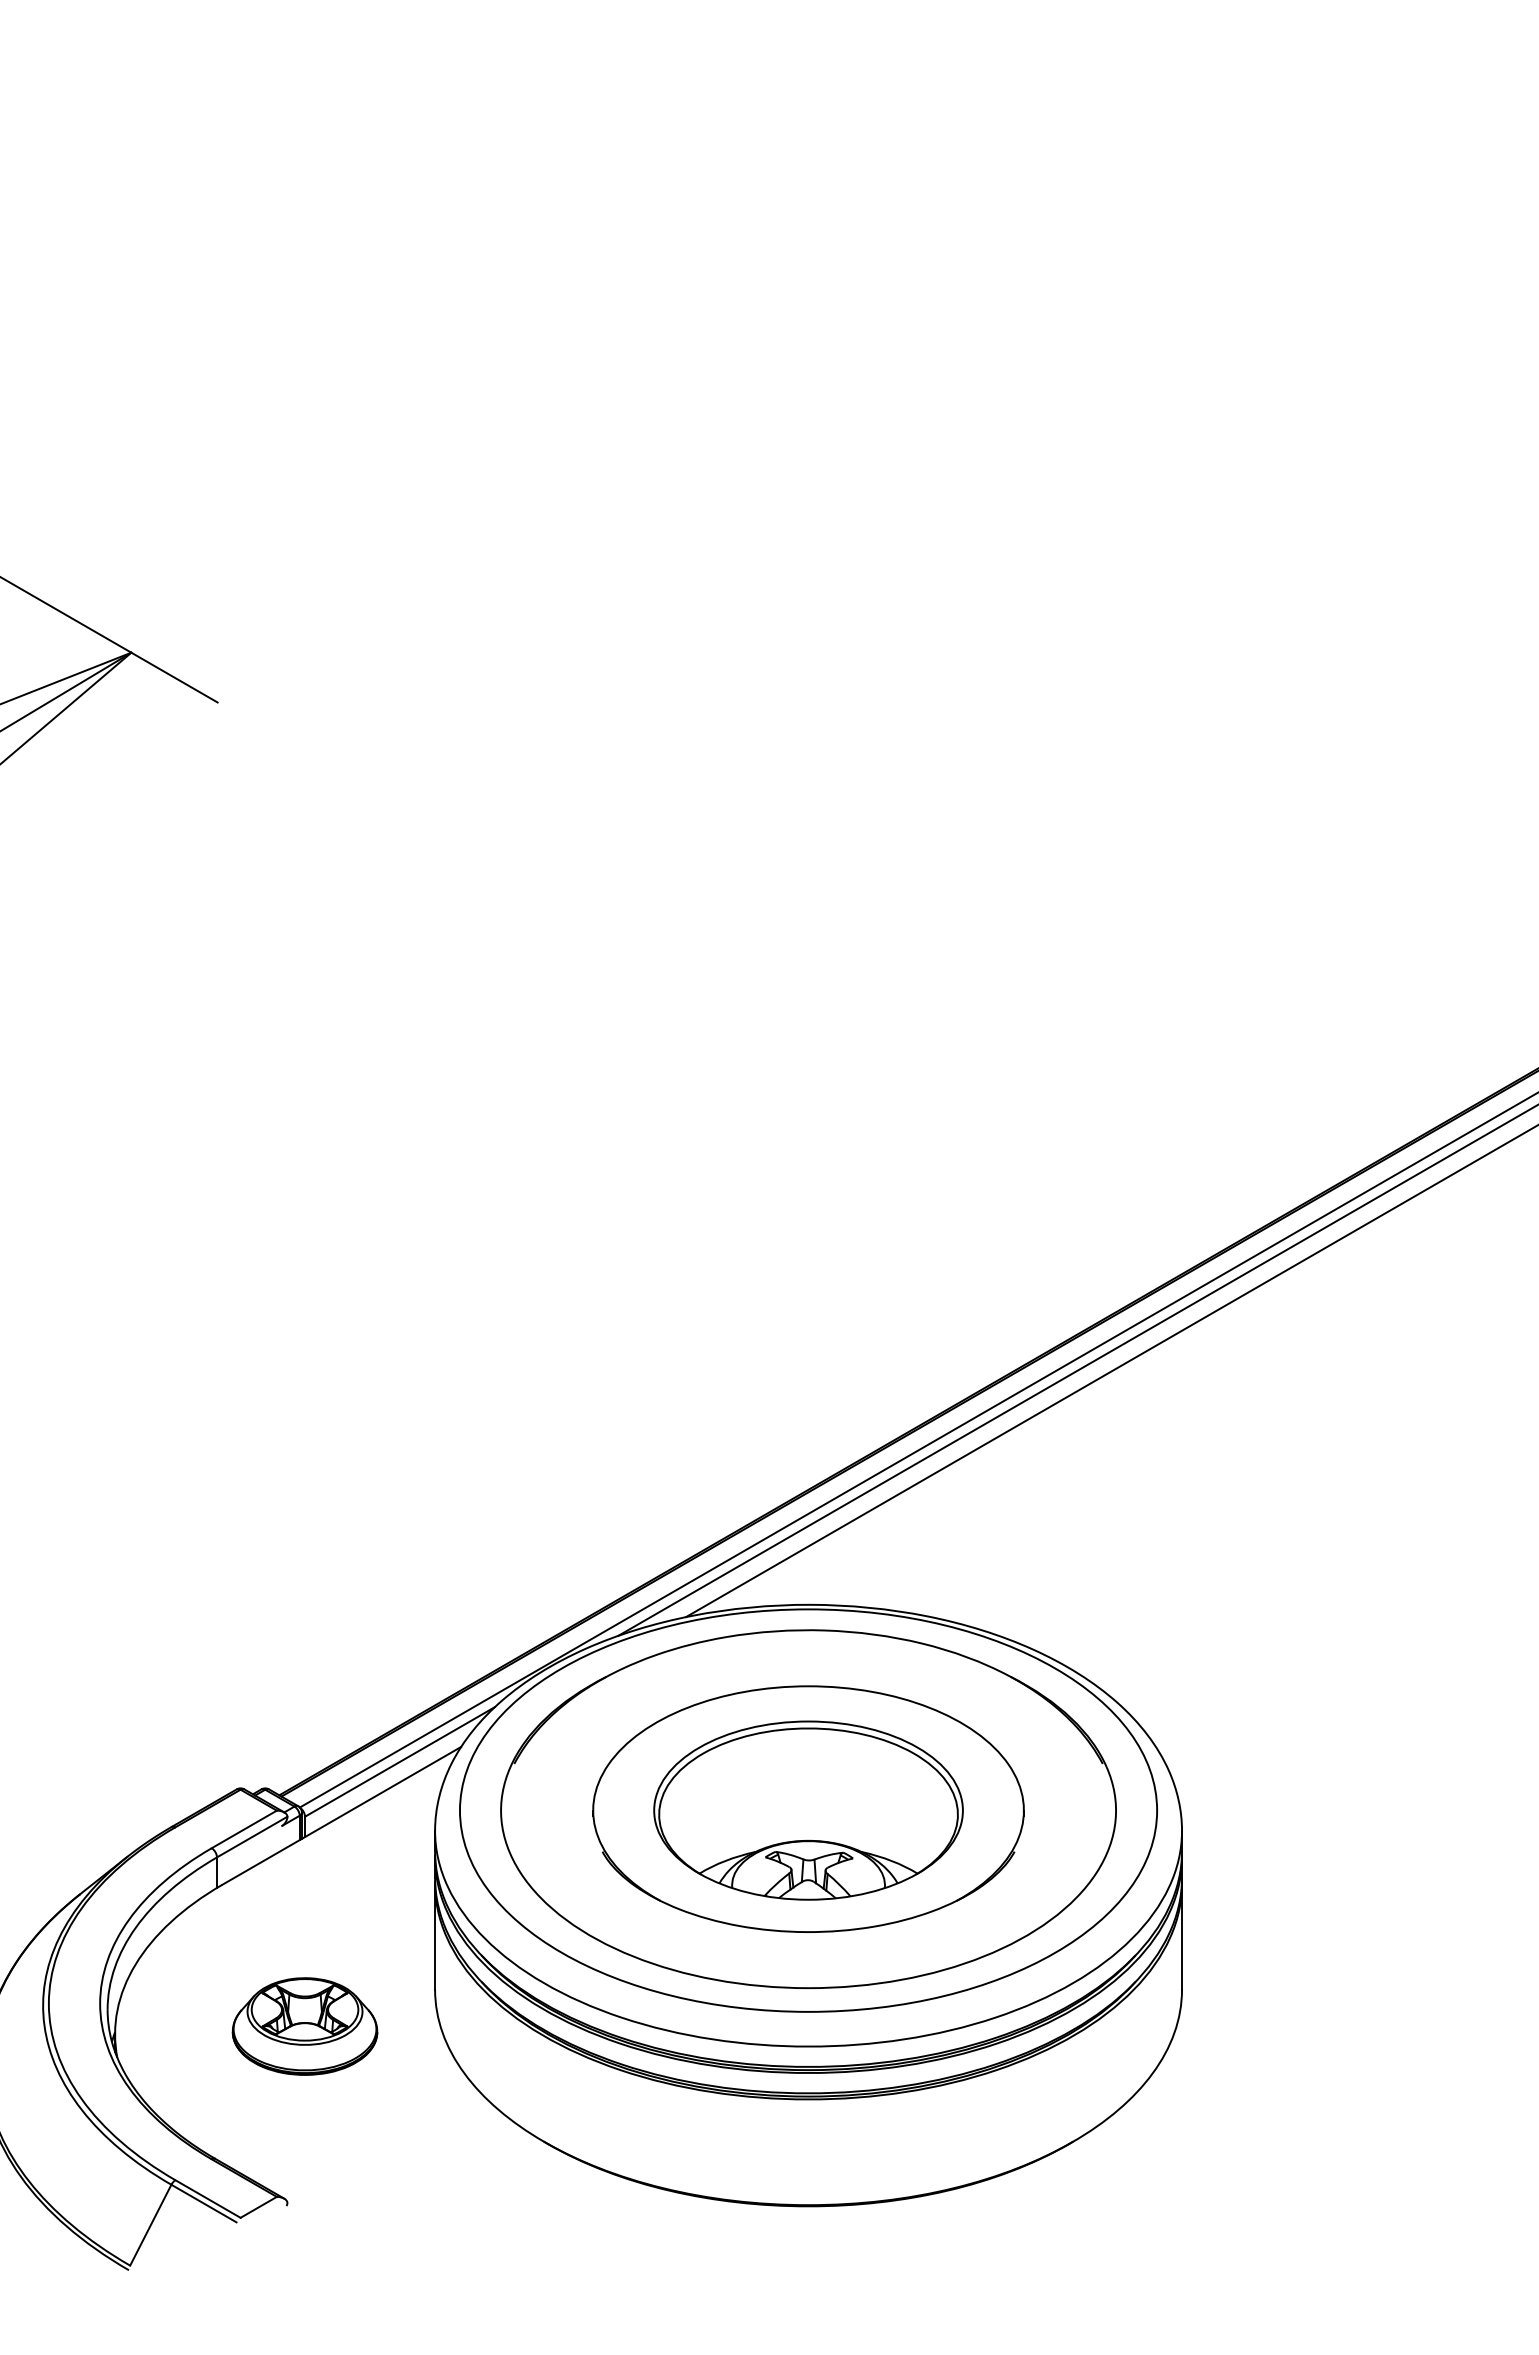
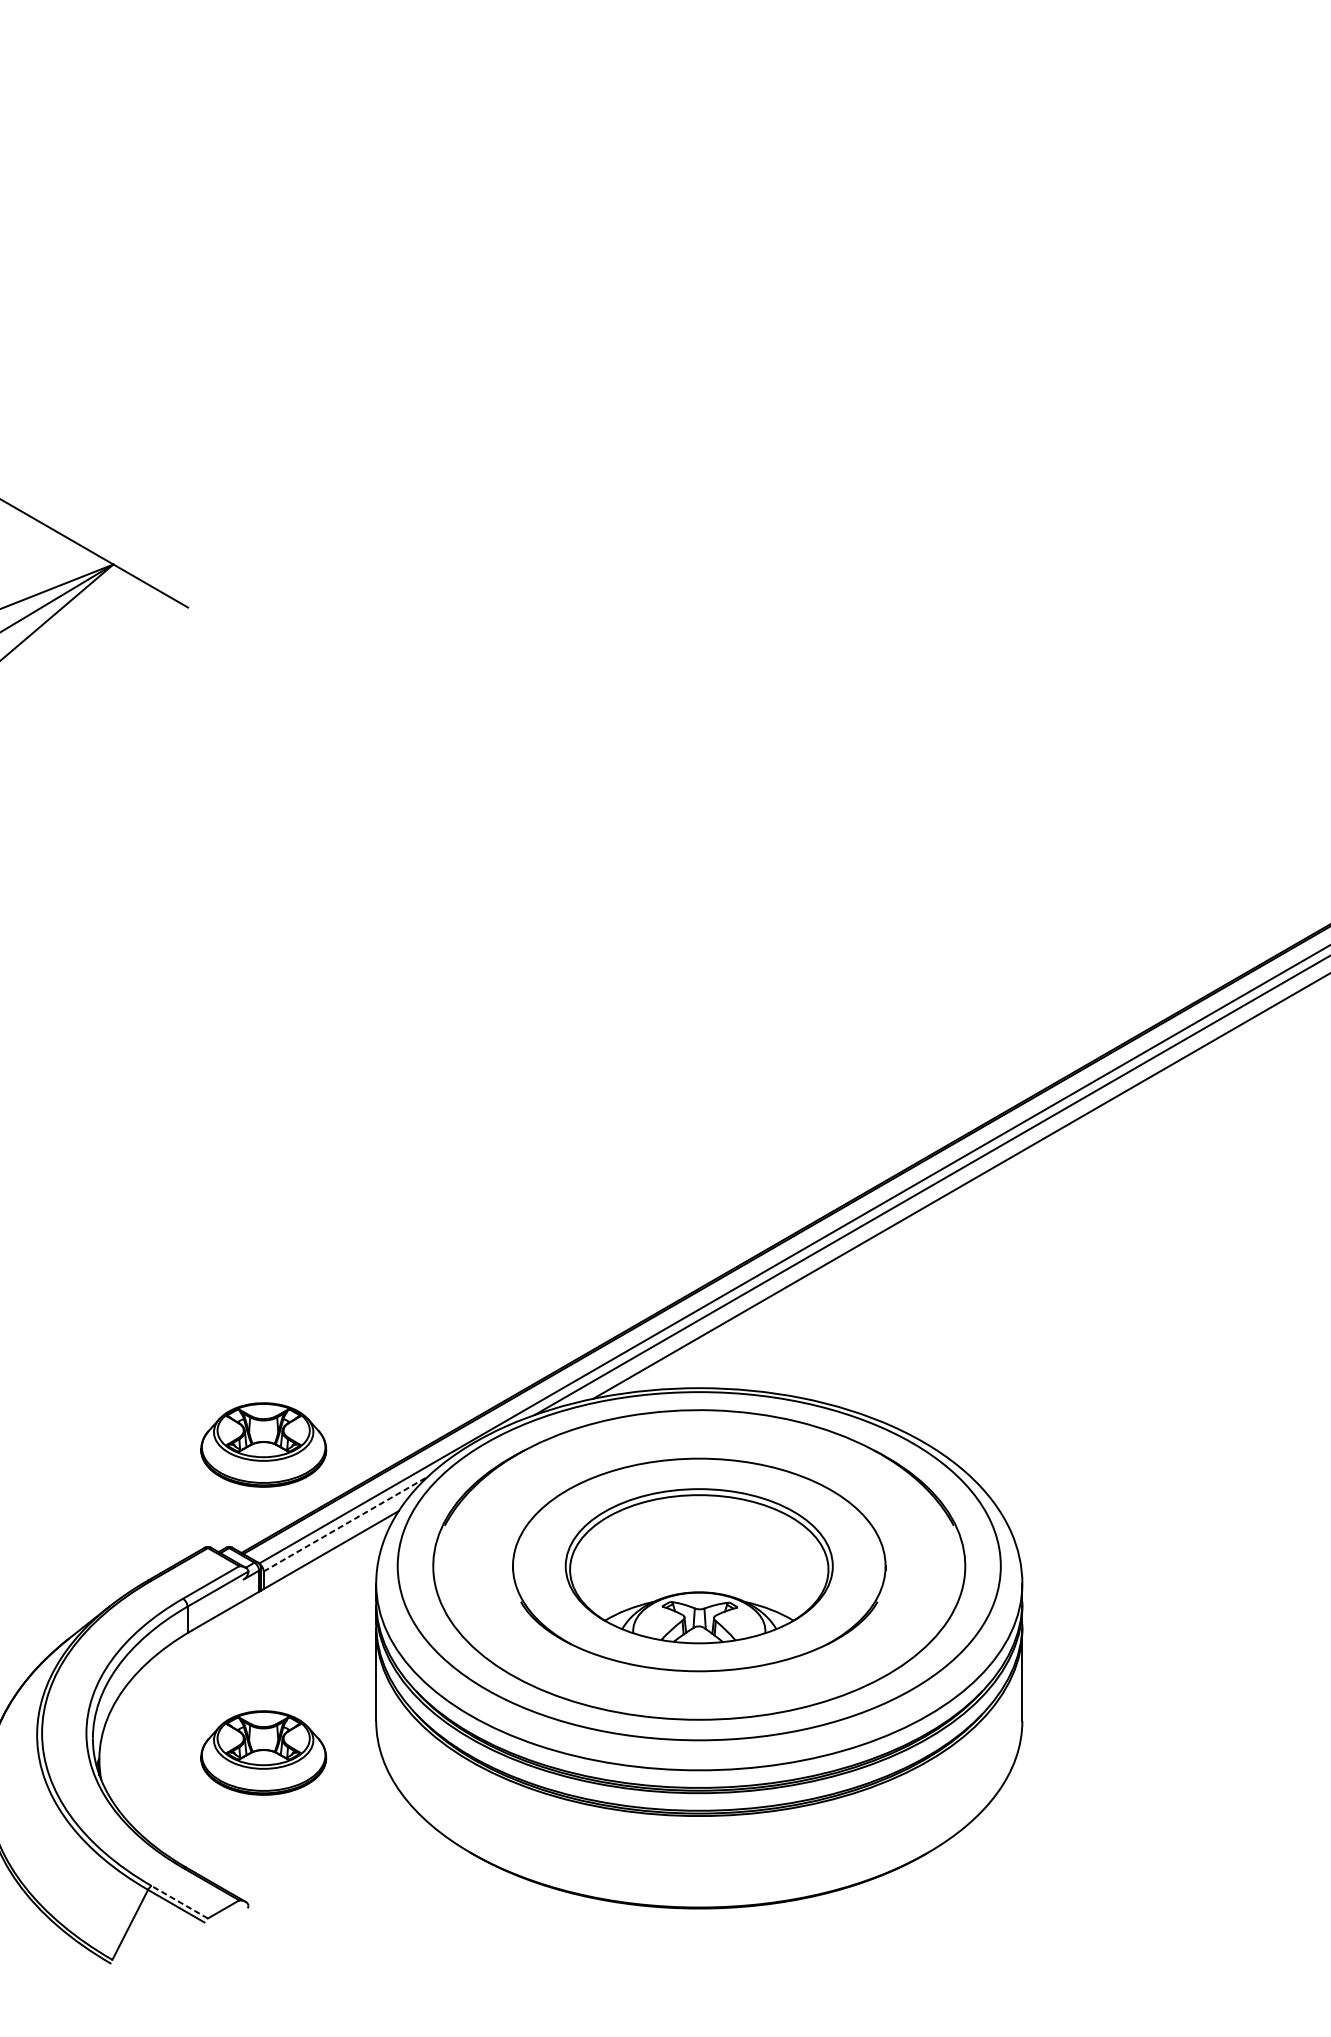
part: (304, 1670) -> (263, 1444), added
line: (399, 1761) -> (345, 1523), solid -> dashed
line: (208, 2199) -> (180, 1902), solid -> dashed

